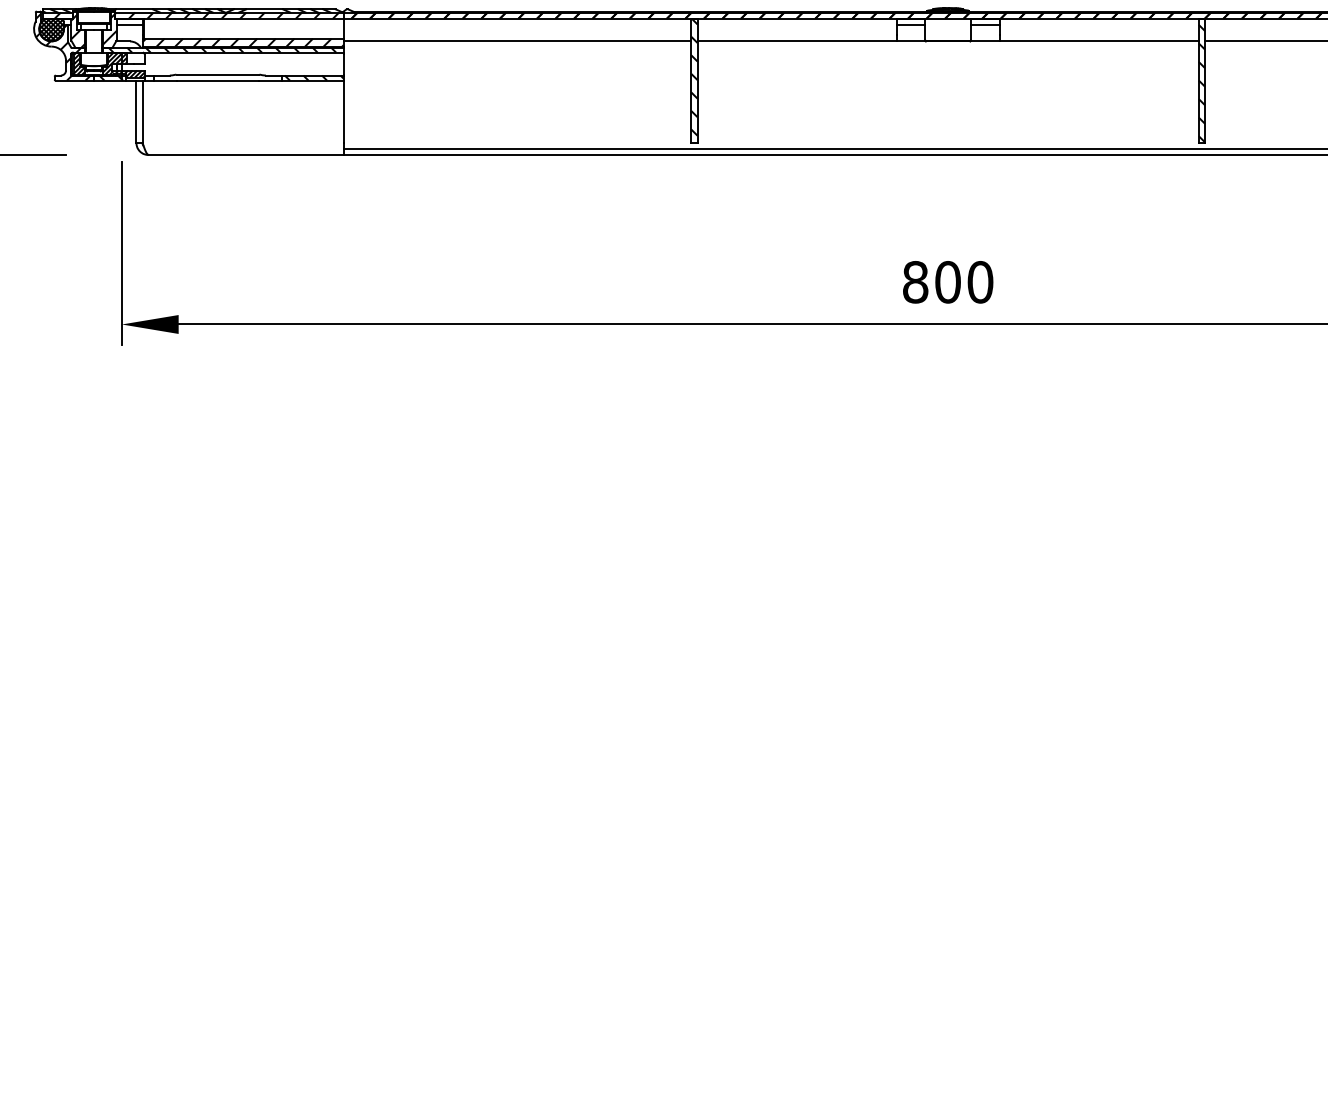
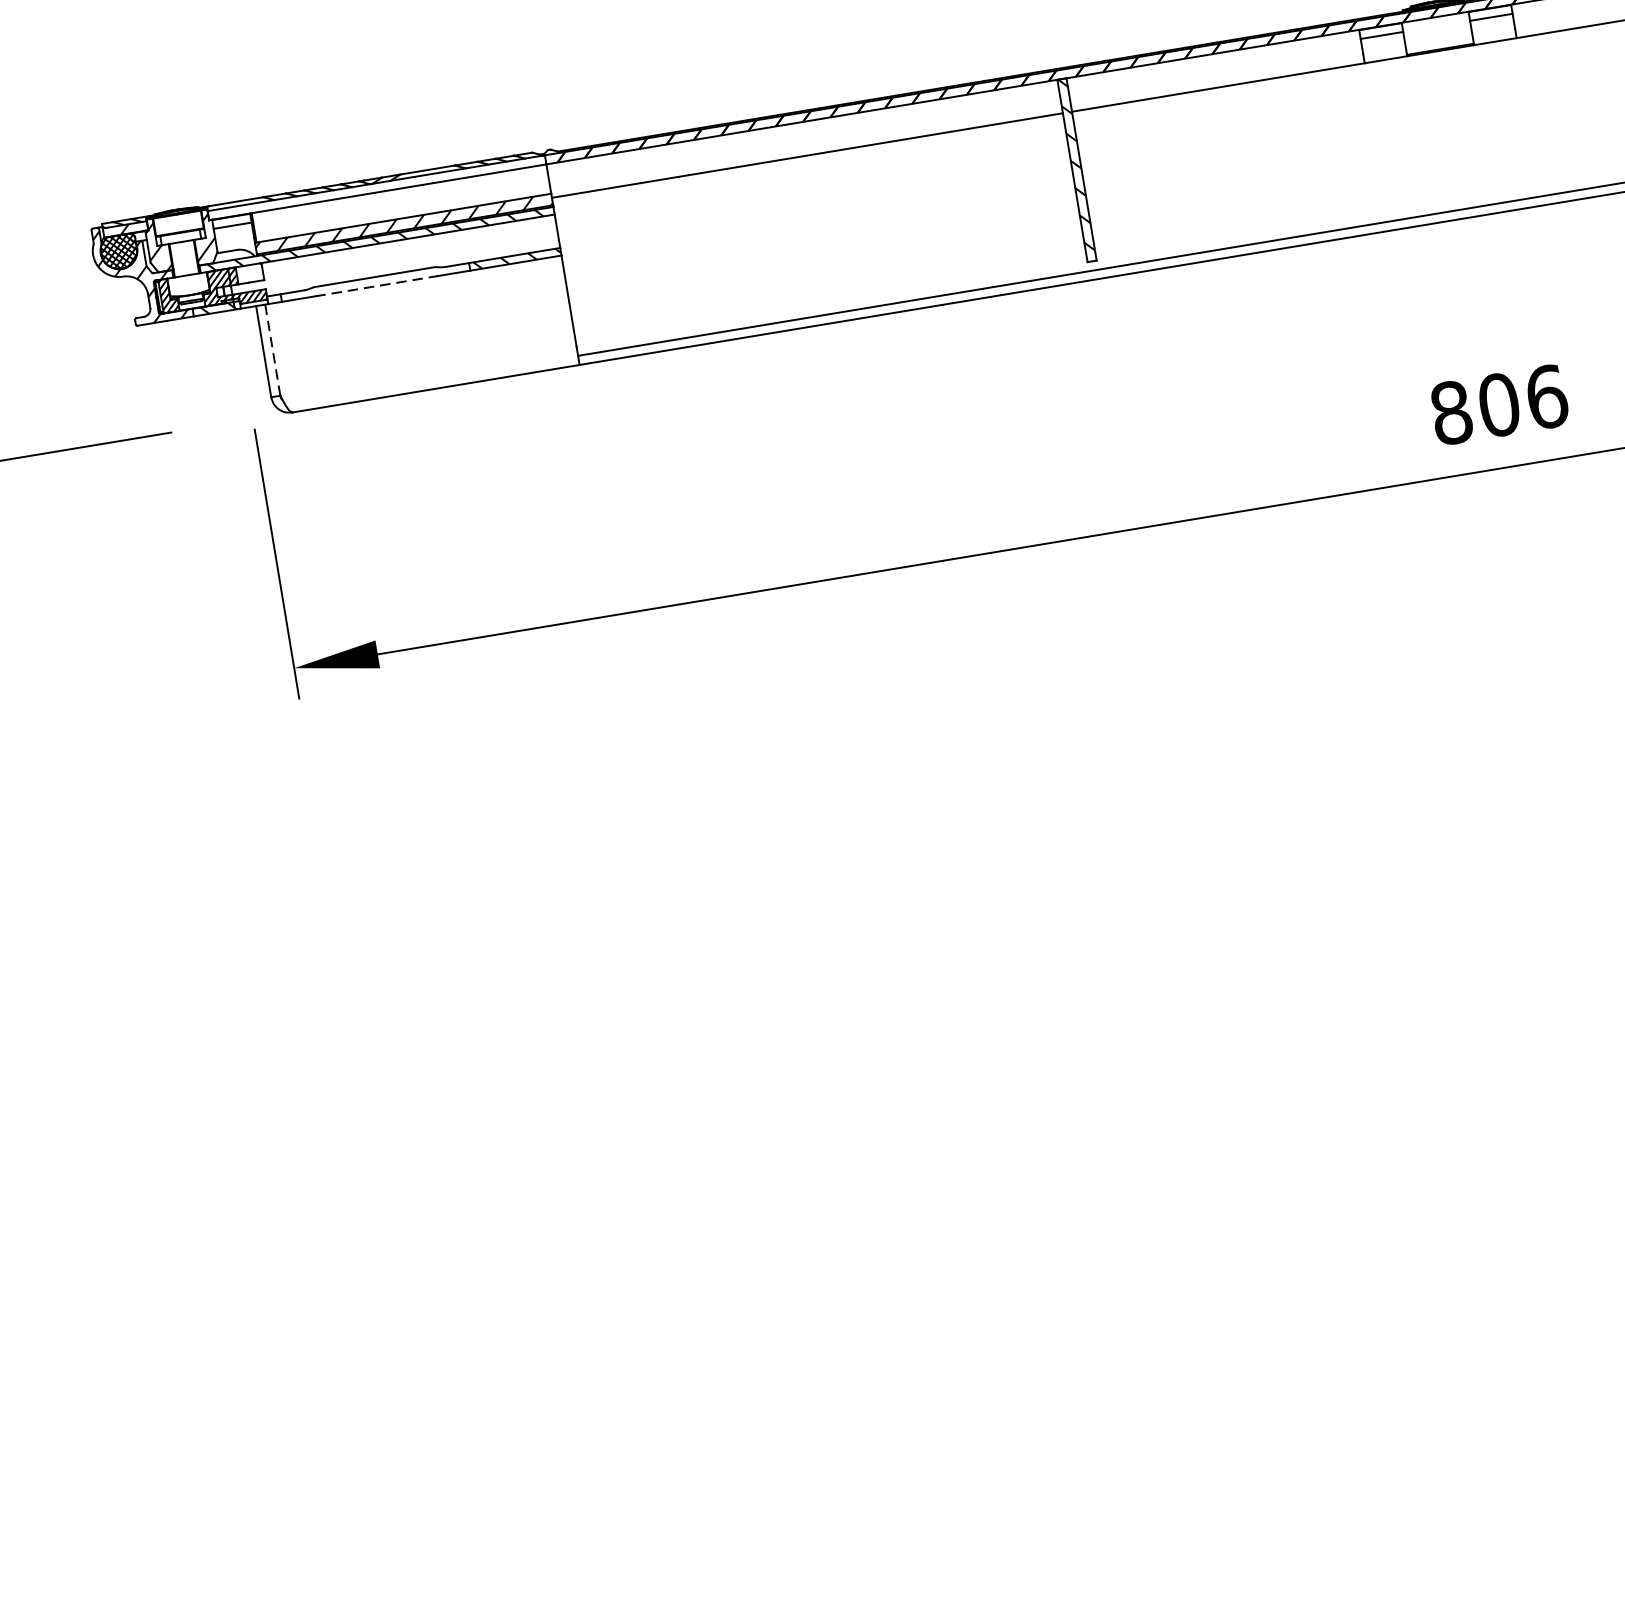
hatch: (226, 15) -> (372, 188), removed
line: (218, 80) -> (376, 285), solid -> dashed
line: (142, 111) -> (272, 349), solid -> dashed
text: (980, 282) -> (1546, 397), 800 -> 806

